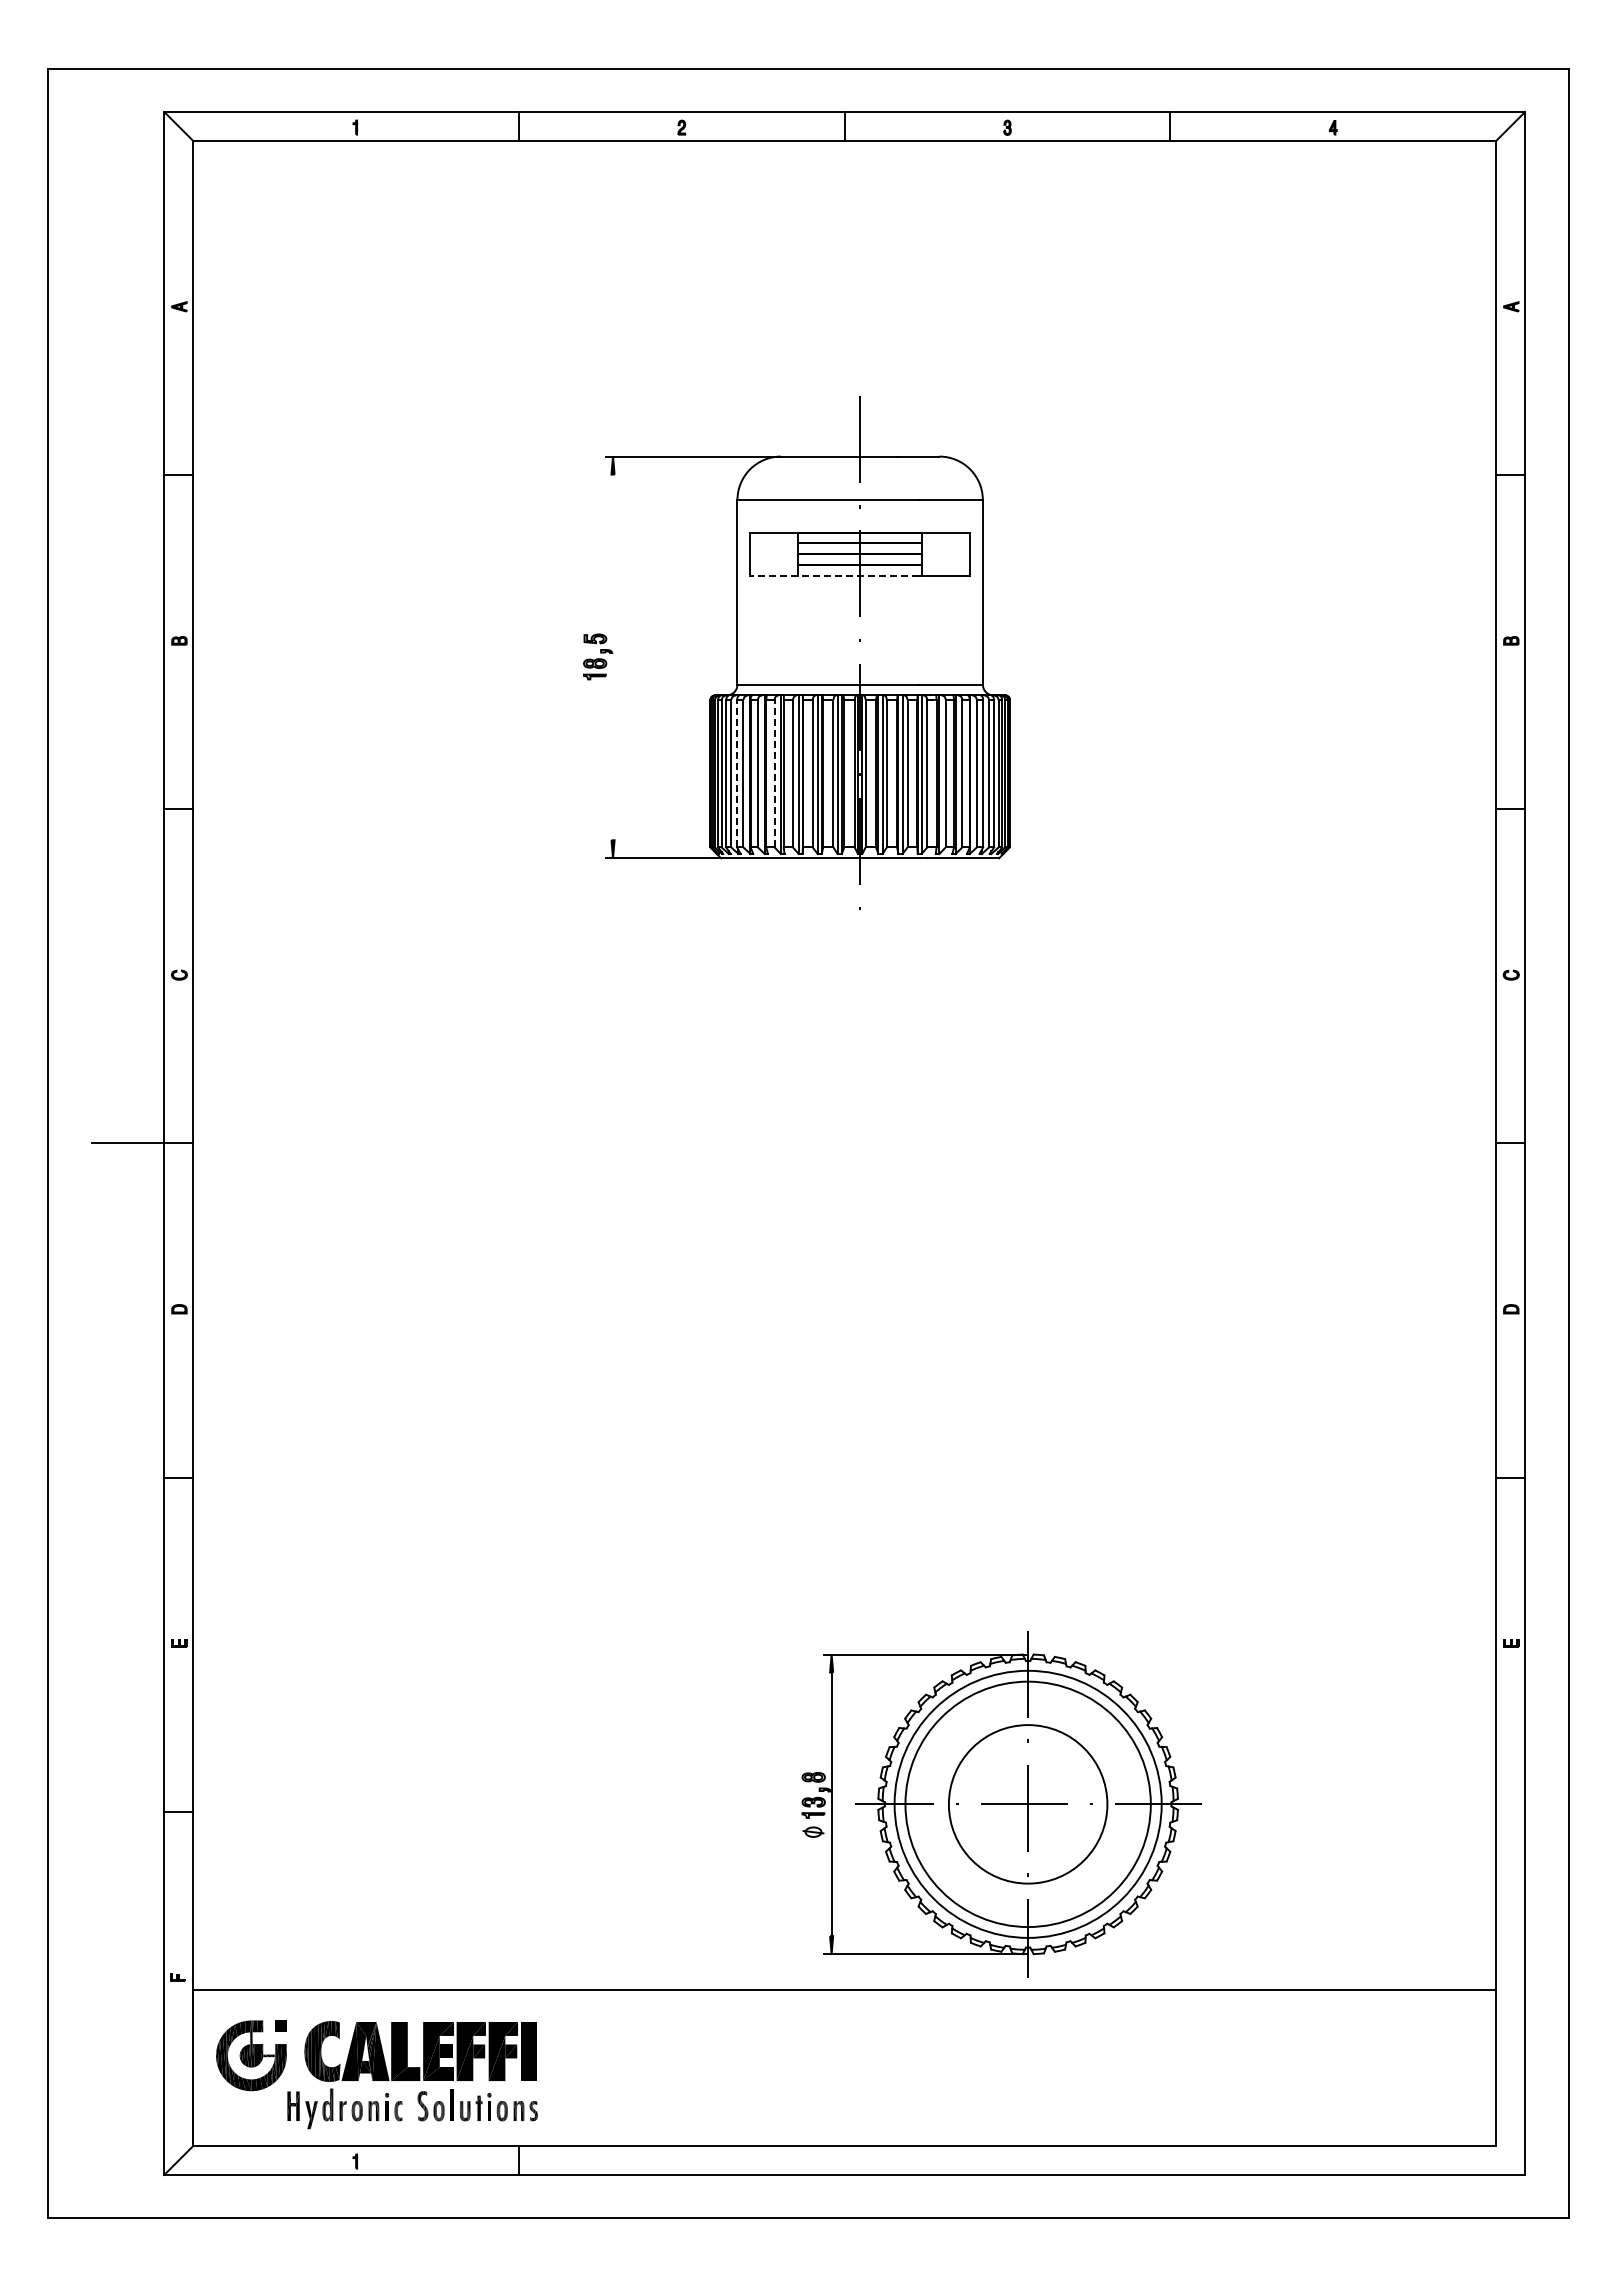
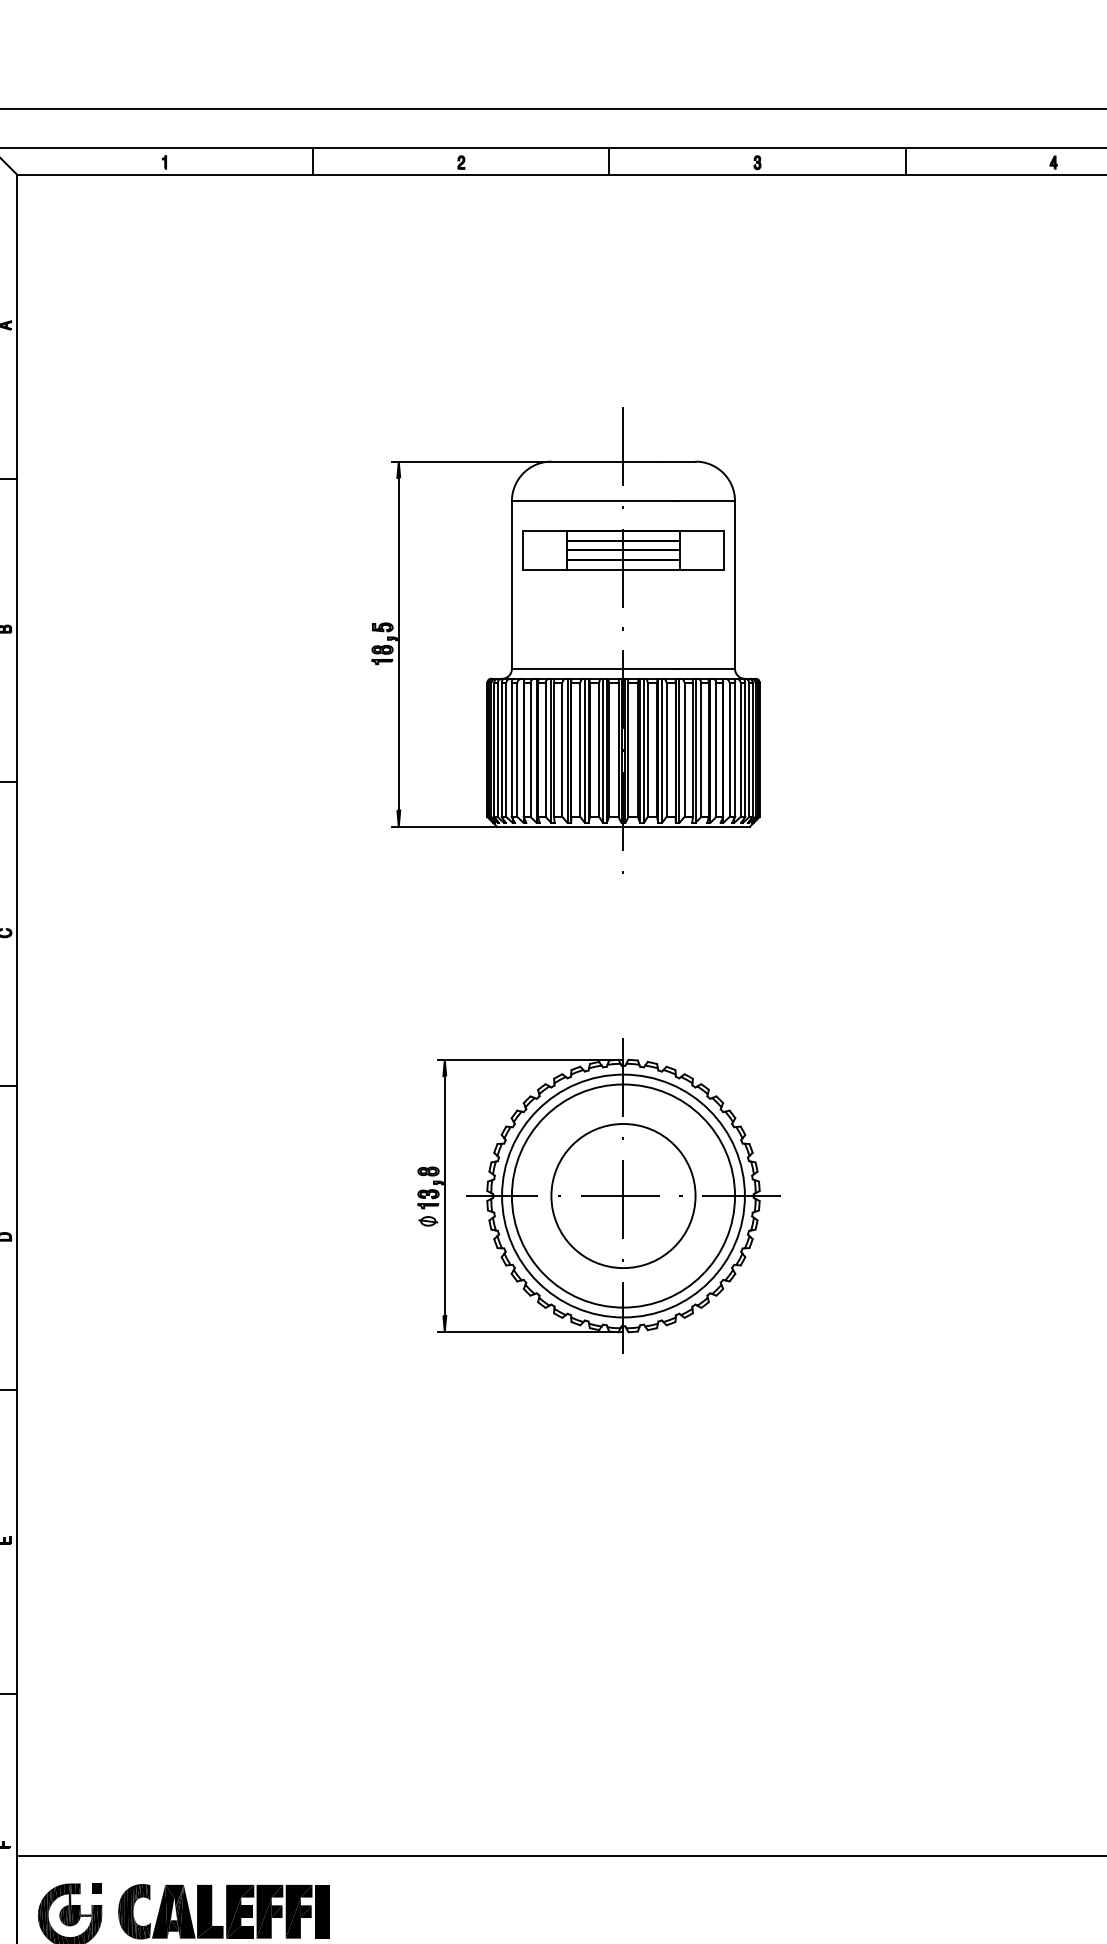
line: (834, 576) -> (600, 570), dashed -> solid
line: (613, 657) -> (399, 644), added
line: (737, 773) -> (511, 749), dashed -> solid
line: (774, 773) -> (545, 749), dashed -> solid
part: (1001, 1804) -> (599, 1196), moved

